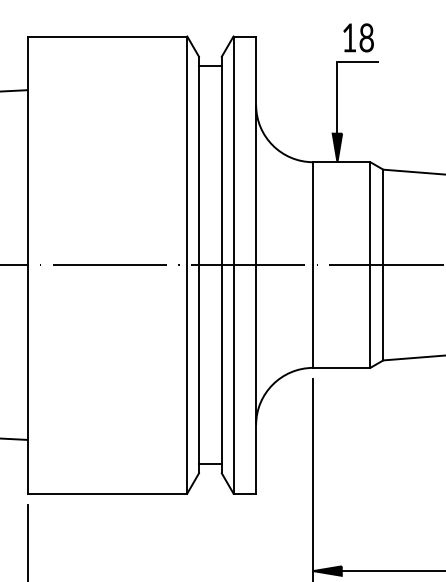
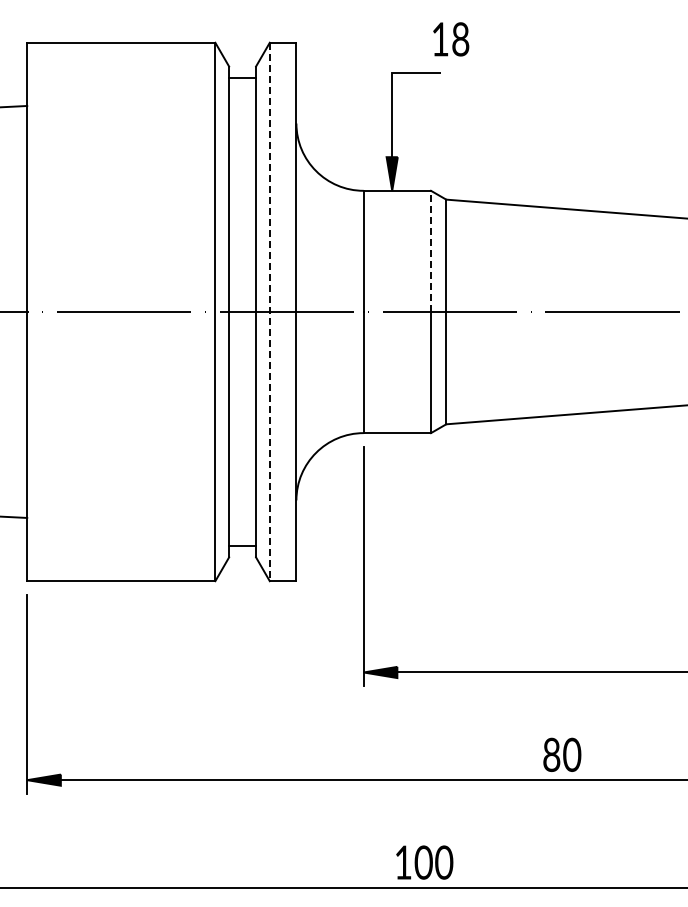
text: (358, 37) -> (451, 39), moved
line: (370, 213) -> (431, 251), solid -> dashed
line: (233, 265) -> (269, 312), solid -> dashed

